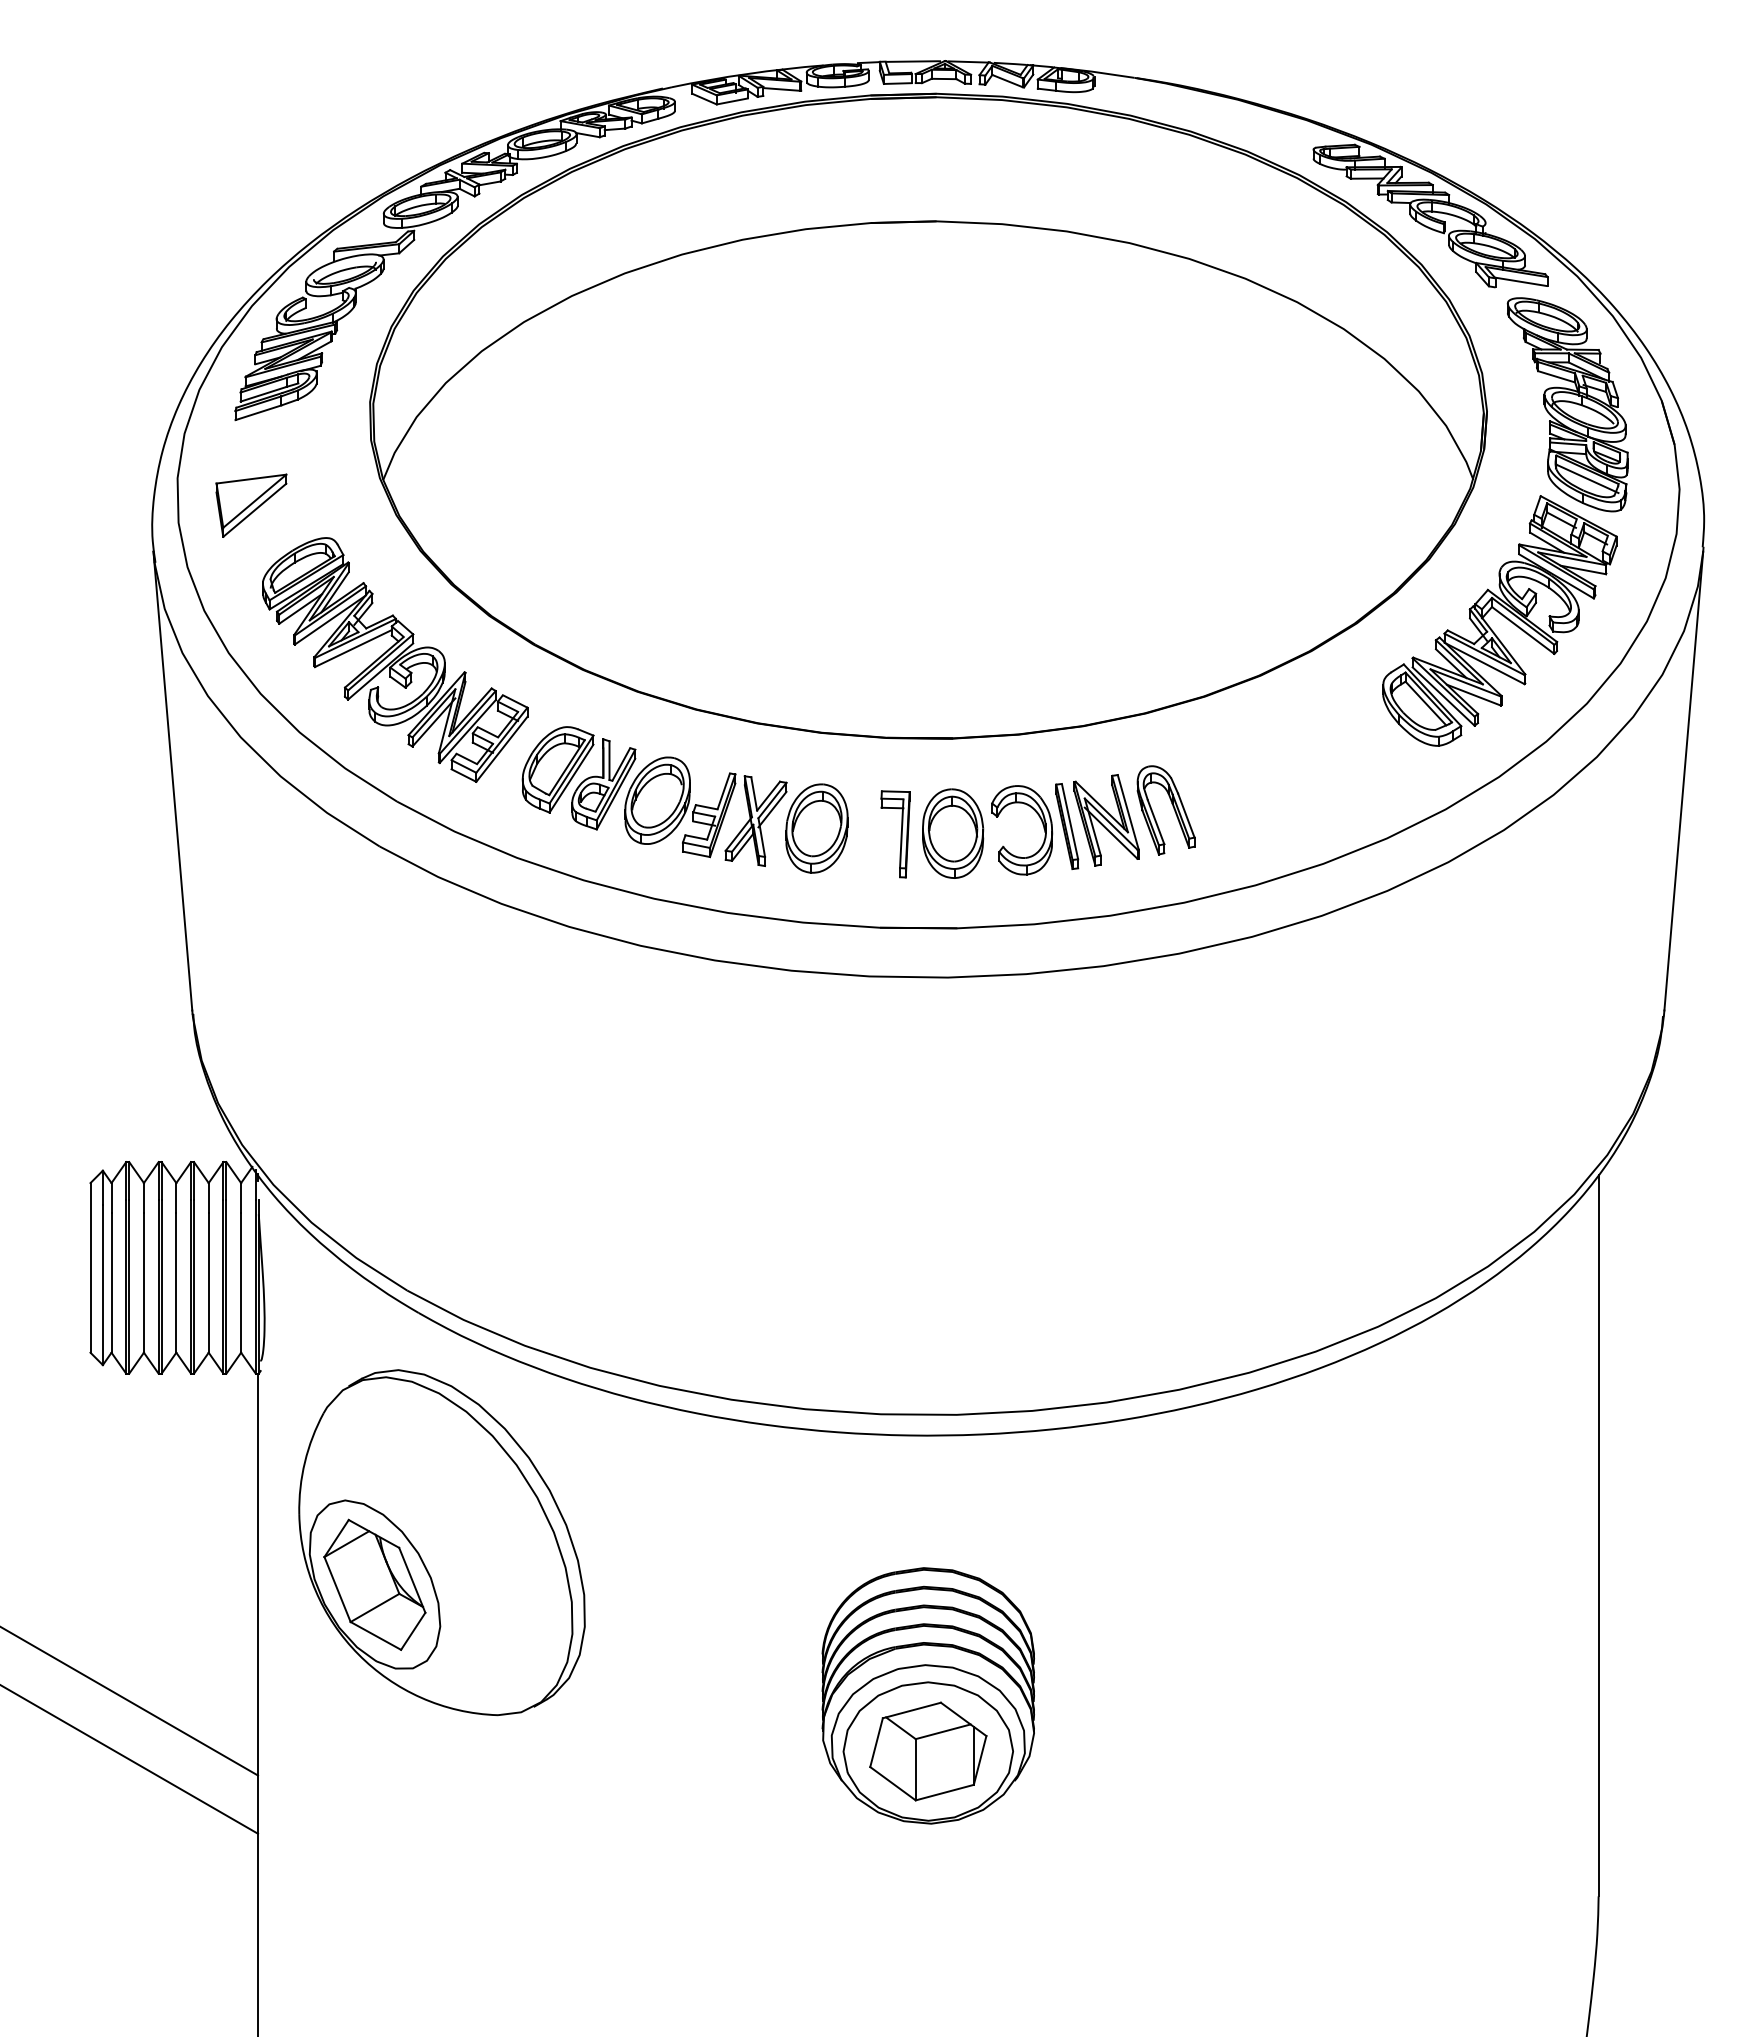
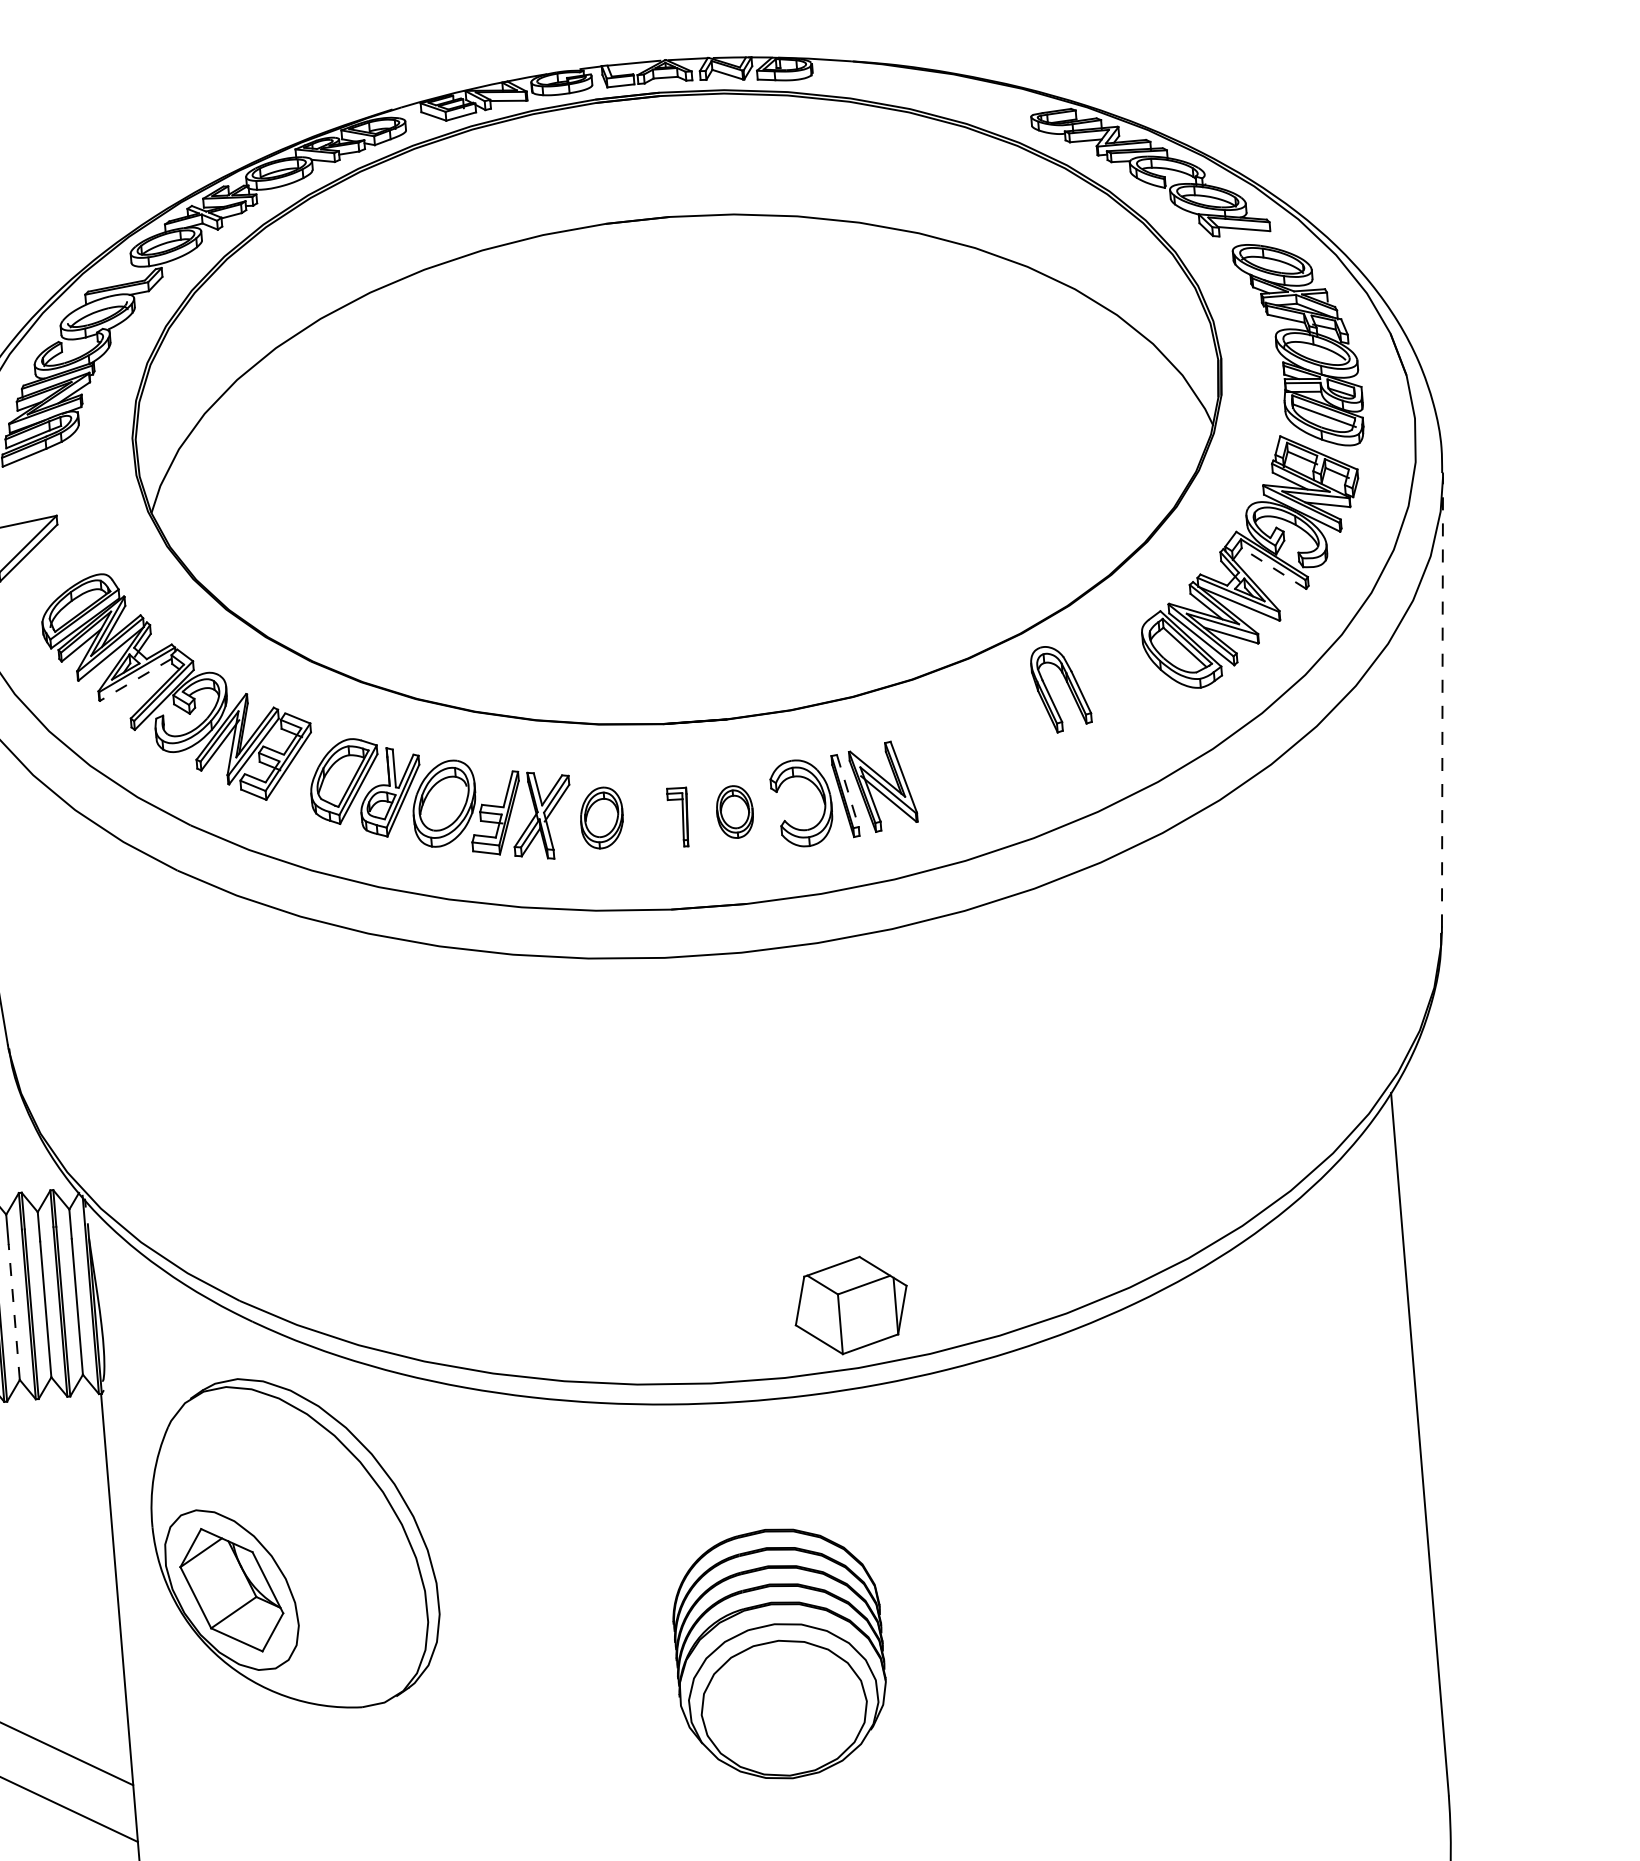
line: (1522, 630) -> (1273, 568), solid -> dashed
line: (353, 648) -> (136, 679), solid -> dashed
line: (1683, 780) -> (1442, 701), solid -> dashed
part: (1172, 806) -> (1067, 684), moved
line: (1070, 822) -> (848, 791), solid -> dashed
part: (816, 828) -> (601, 818), size x0.7
part: (953, 833) -> (735, 811), size x0.6
part: (895, 834) -> (678, 817), size x0.7
line: (176, 1282) -> (14, 1311), solid -> dashed
part: (928, 1751) -> (851, 1305), moved

